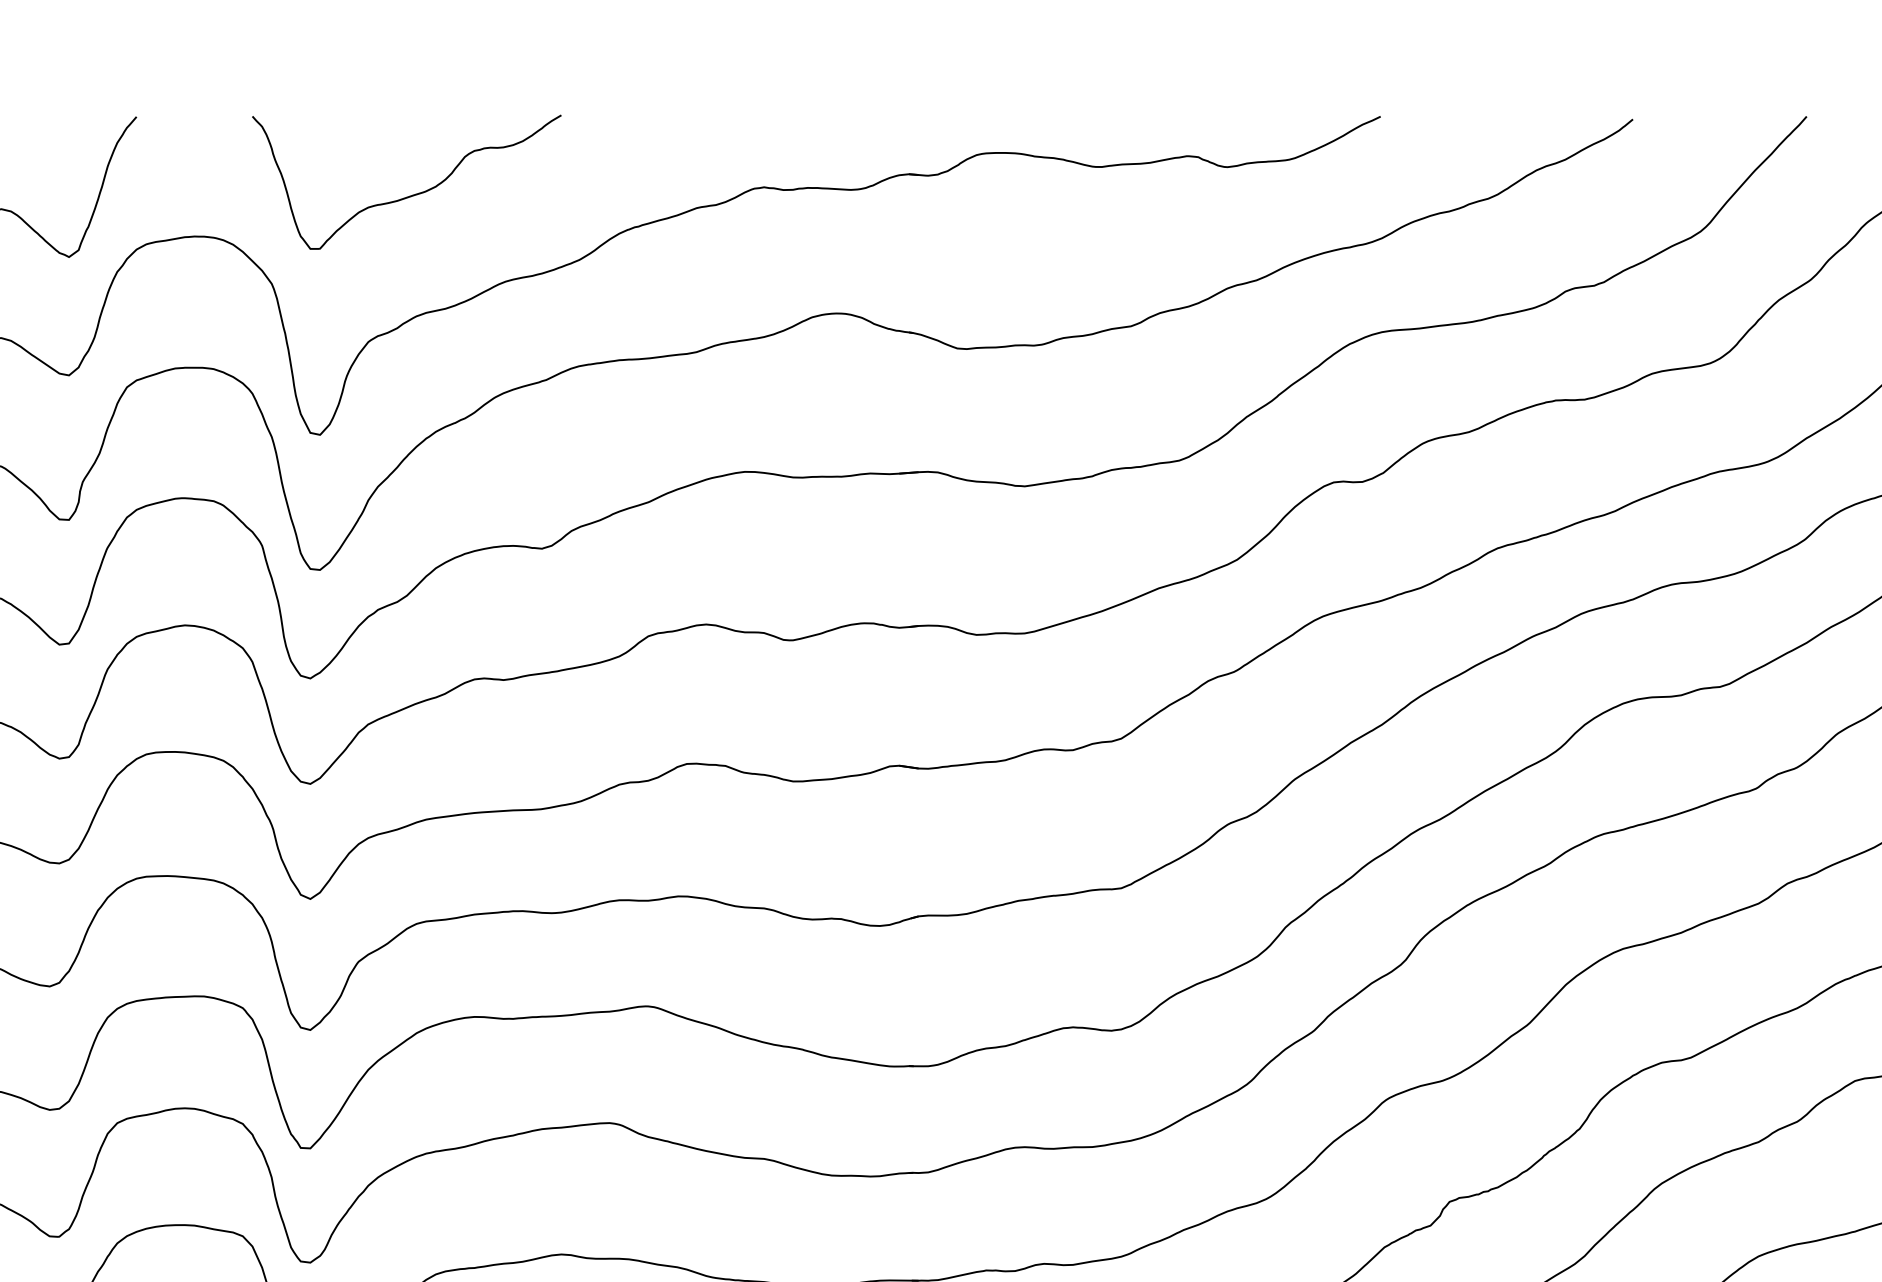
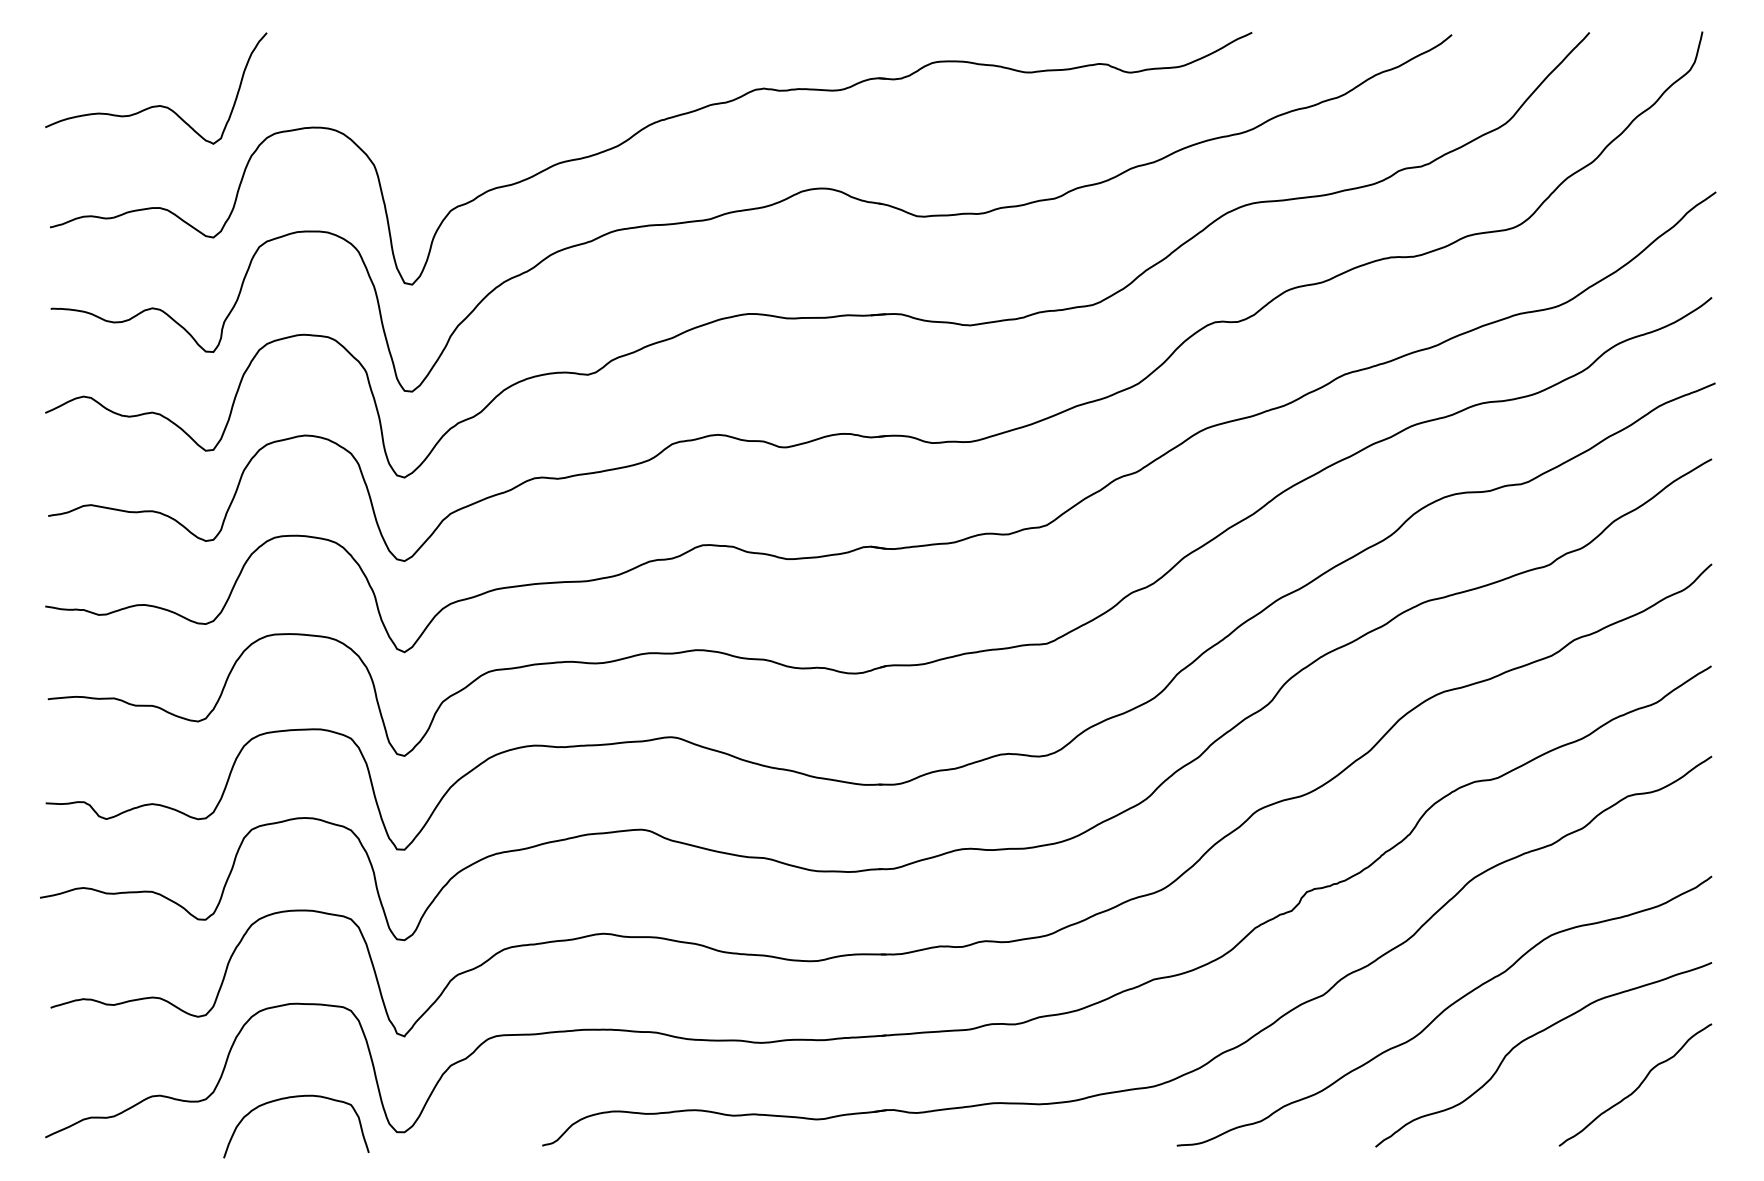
curve: (411, 194) -> (484, 94), removed

